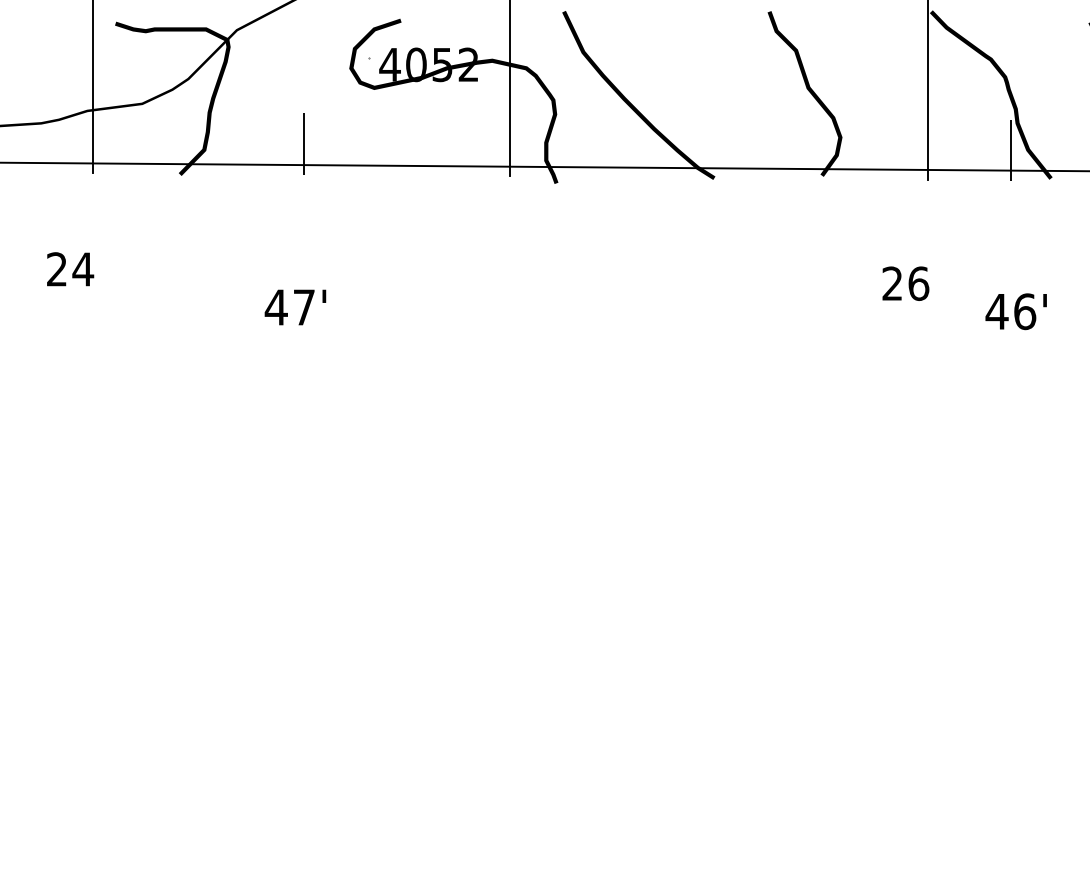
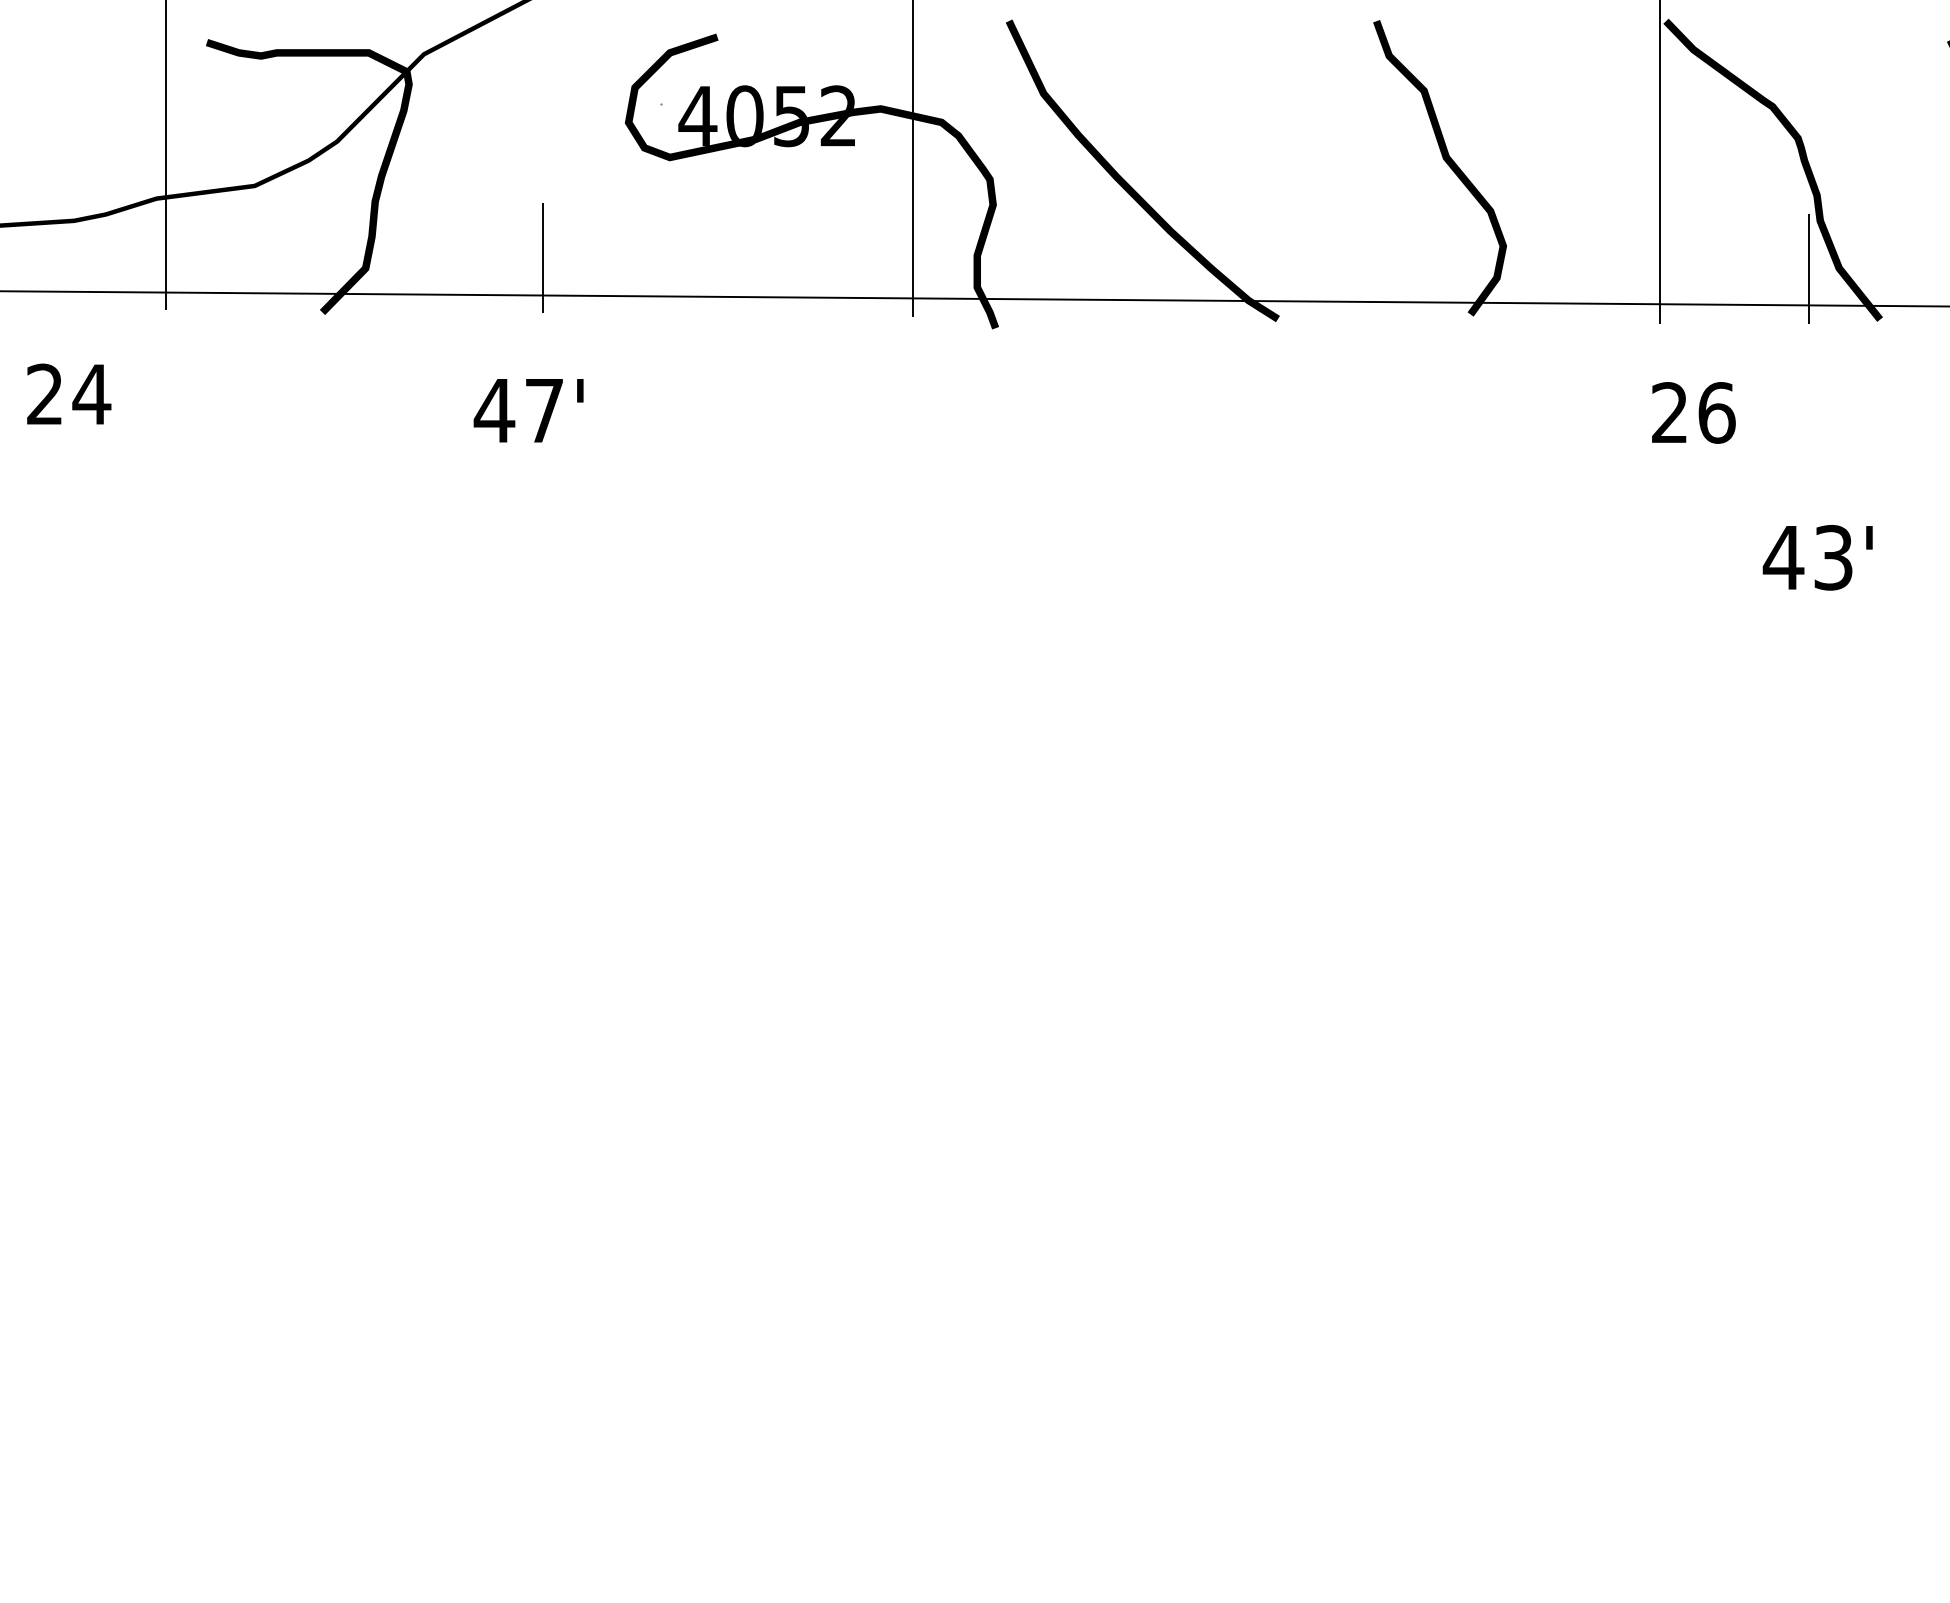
text: (70, 269) -> (69, 394), moved
text: (905, 283) -> (1693, 412), moved
text: (295, 307) -> (528, 410), moved
text: (1025, 311) -> (1834, 557), 46' -> 43'

